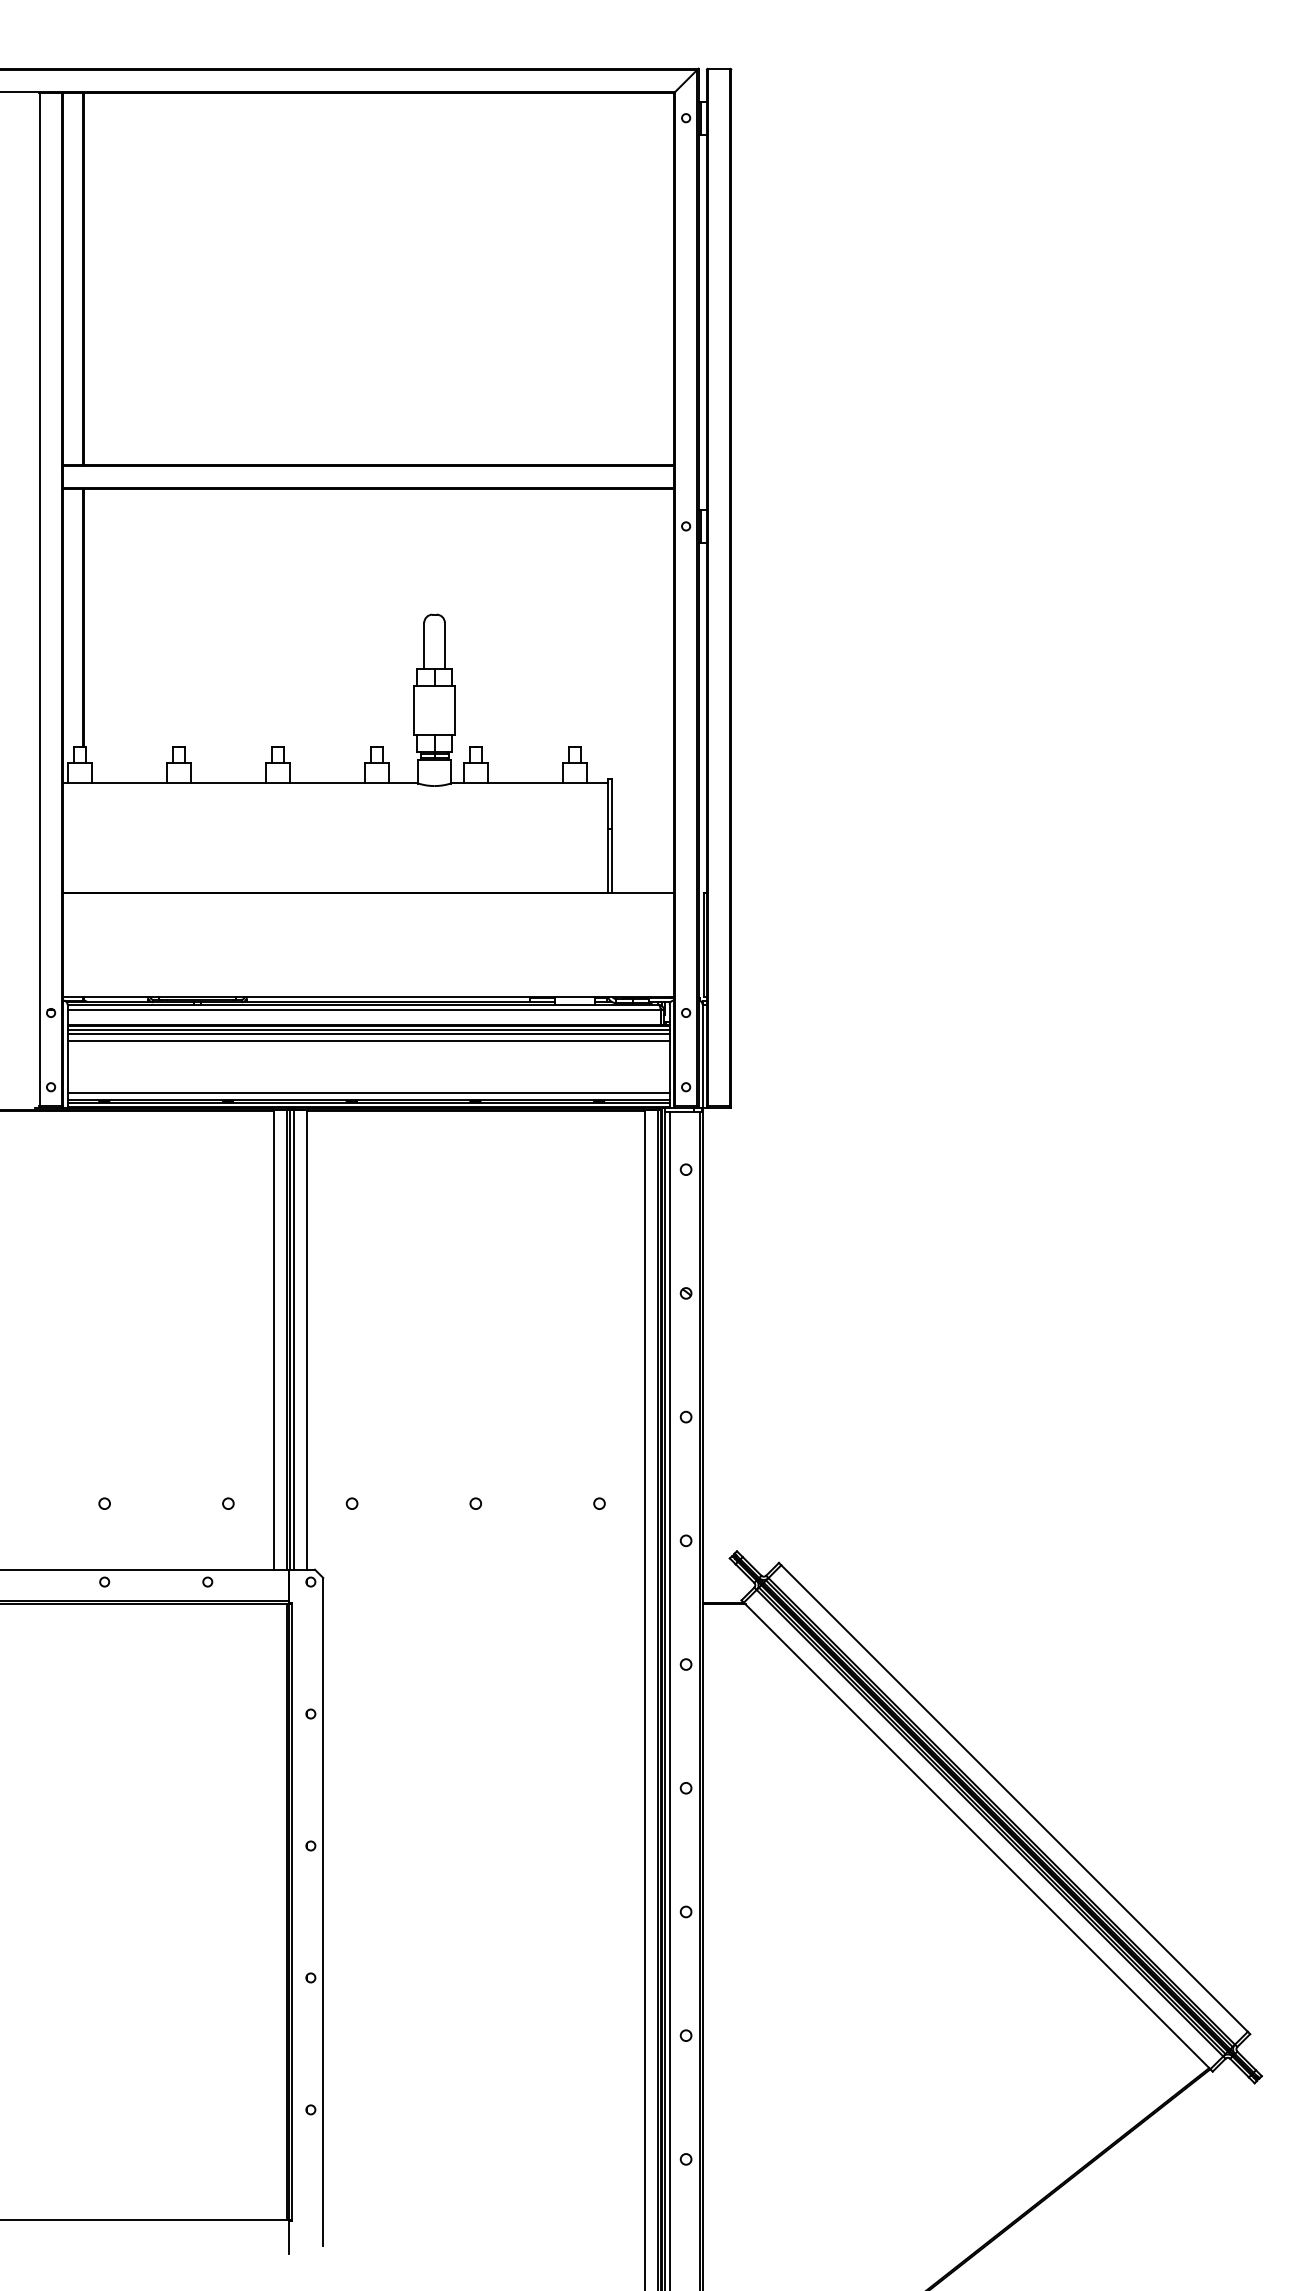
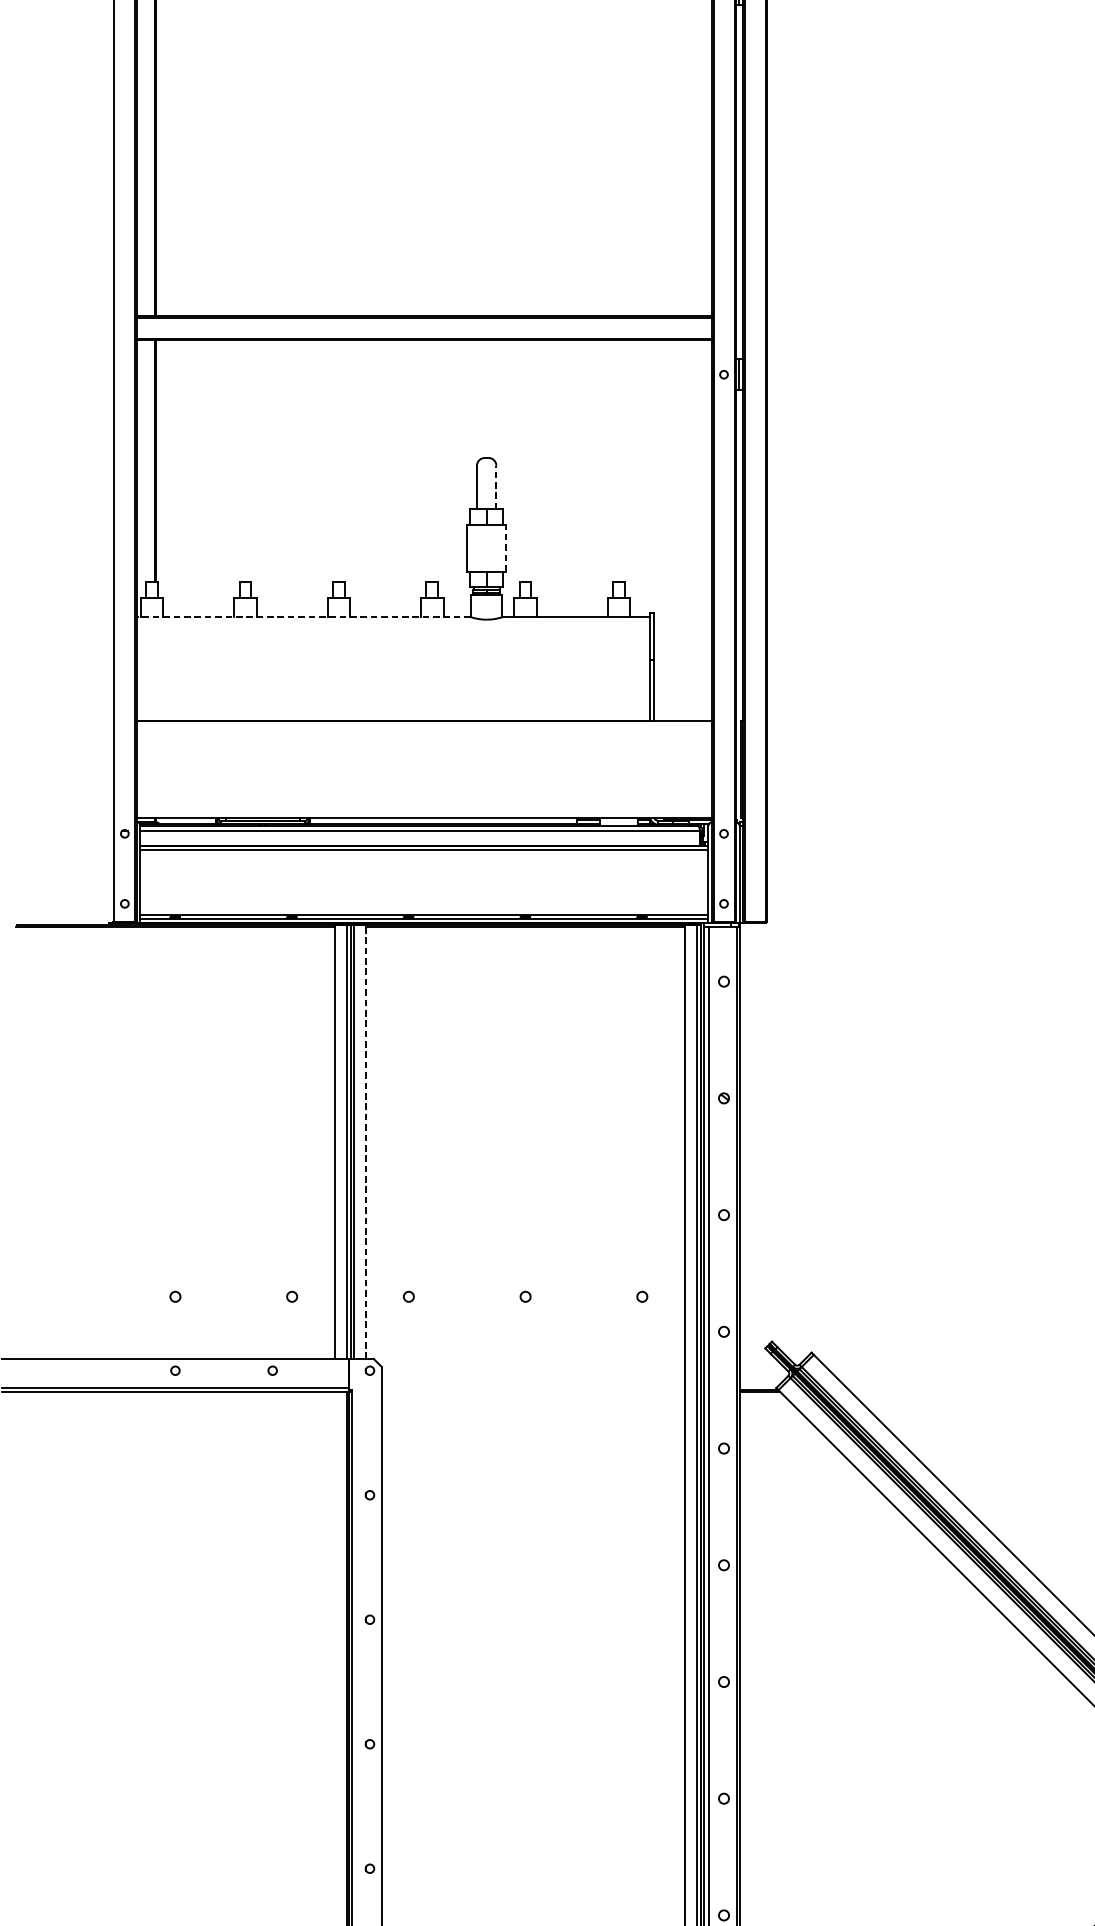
line: (444, 645) -> (496, 487), solid -> dashed
line: (455, 710) -> (506, 548), solid -> dashed
line: (240, 783) -> (303, 617), solid -> dashed
line: (368, 1033) -> (424, 853), removed
line: (368, 1040) -> (424, 859), removed
line: (368, 1092) -> (424, 908), removed
line: (306, 1339) -> (365, 1141), solid -> dashed

